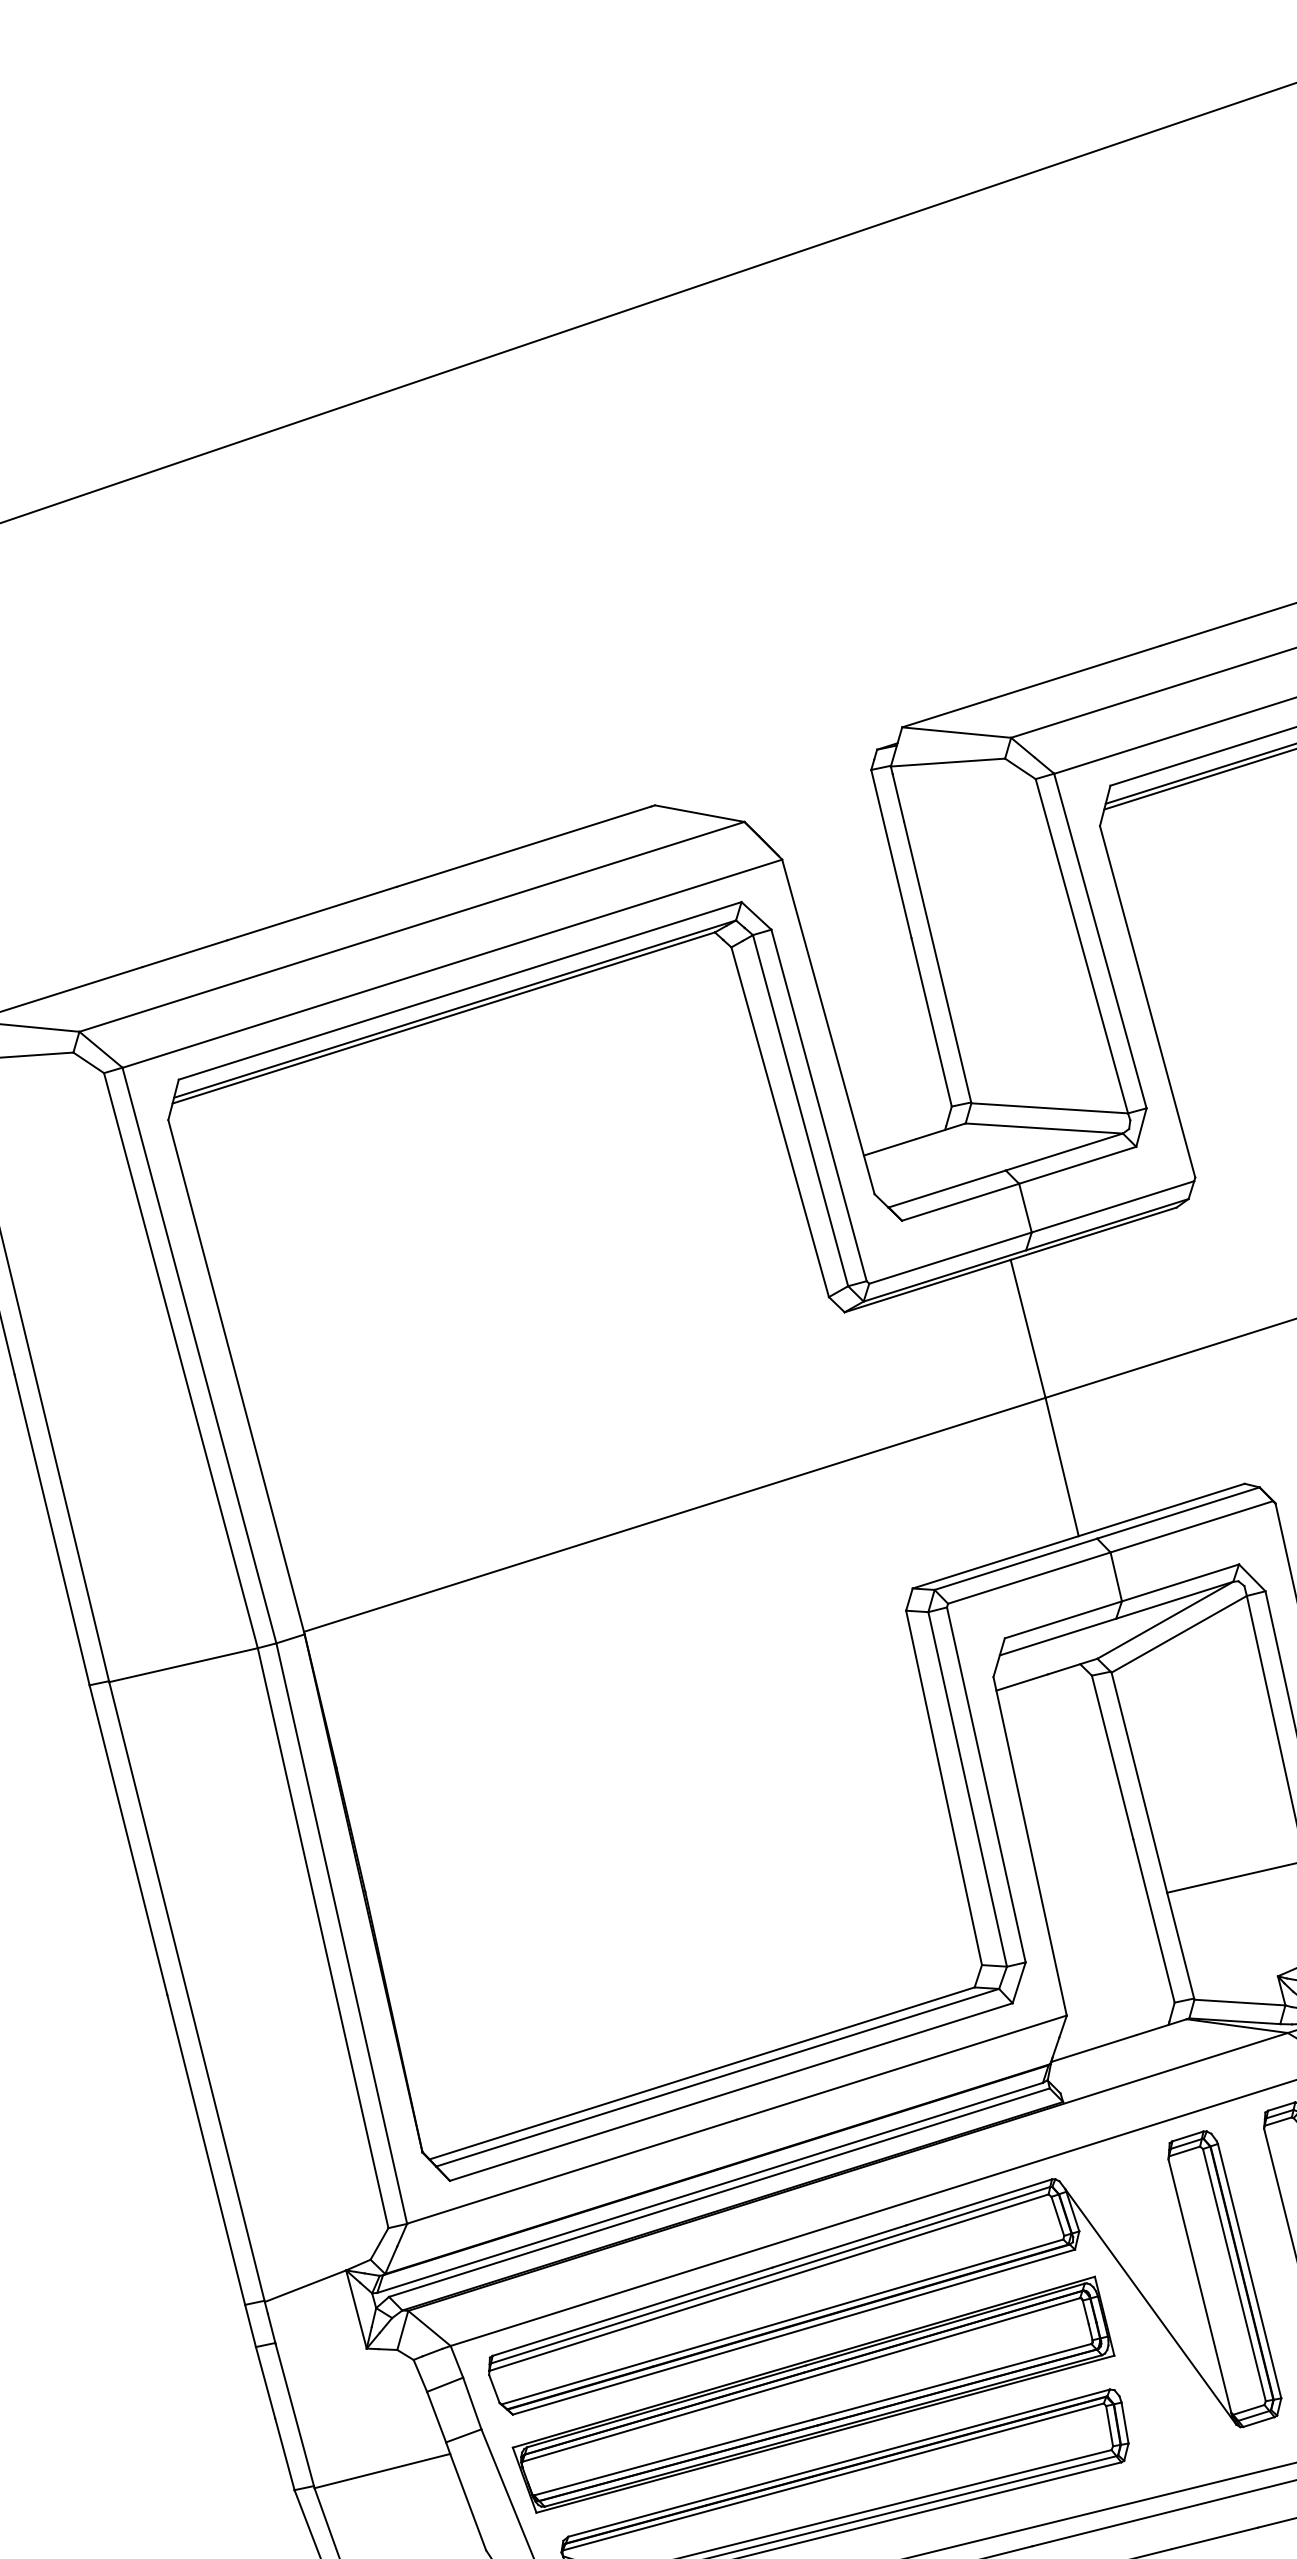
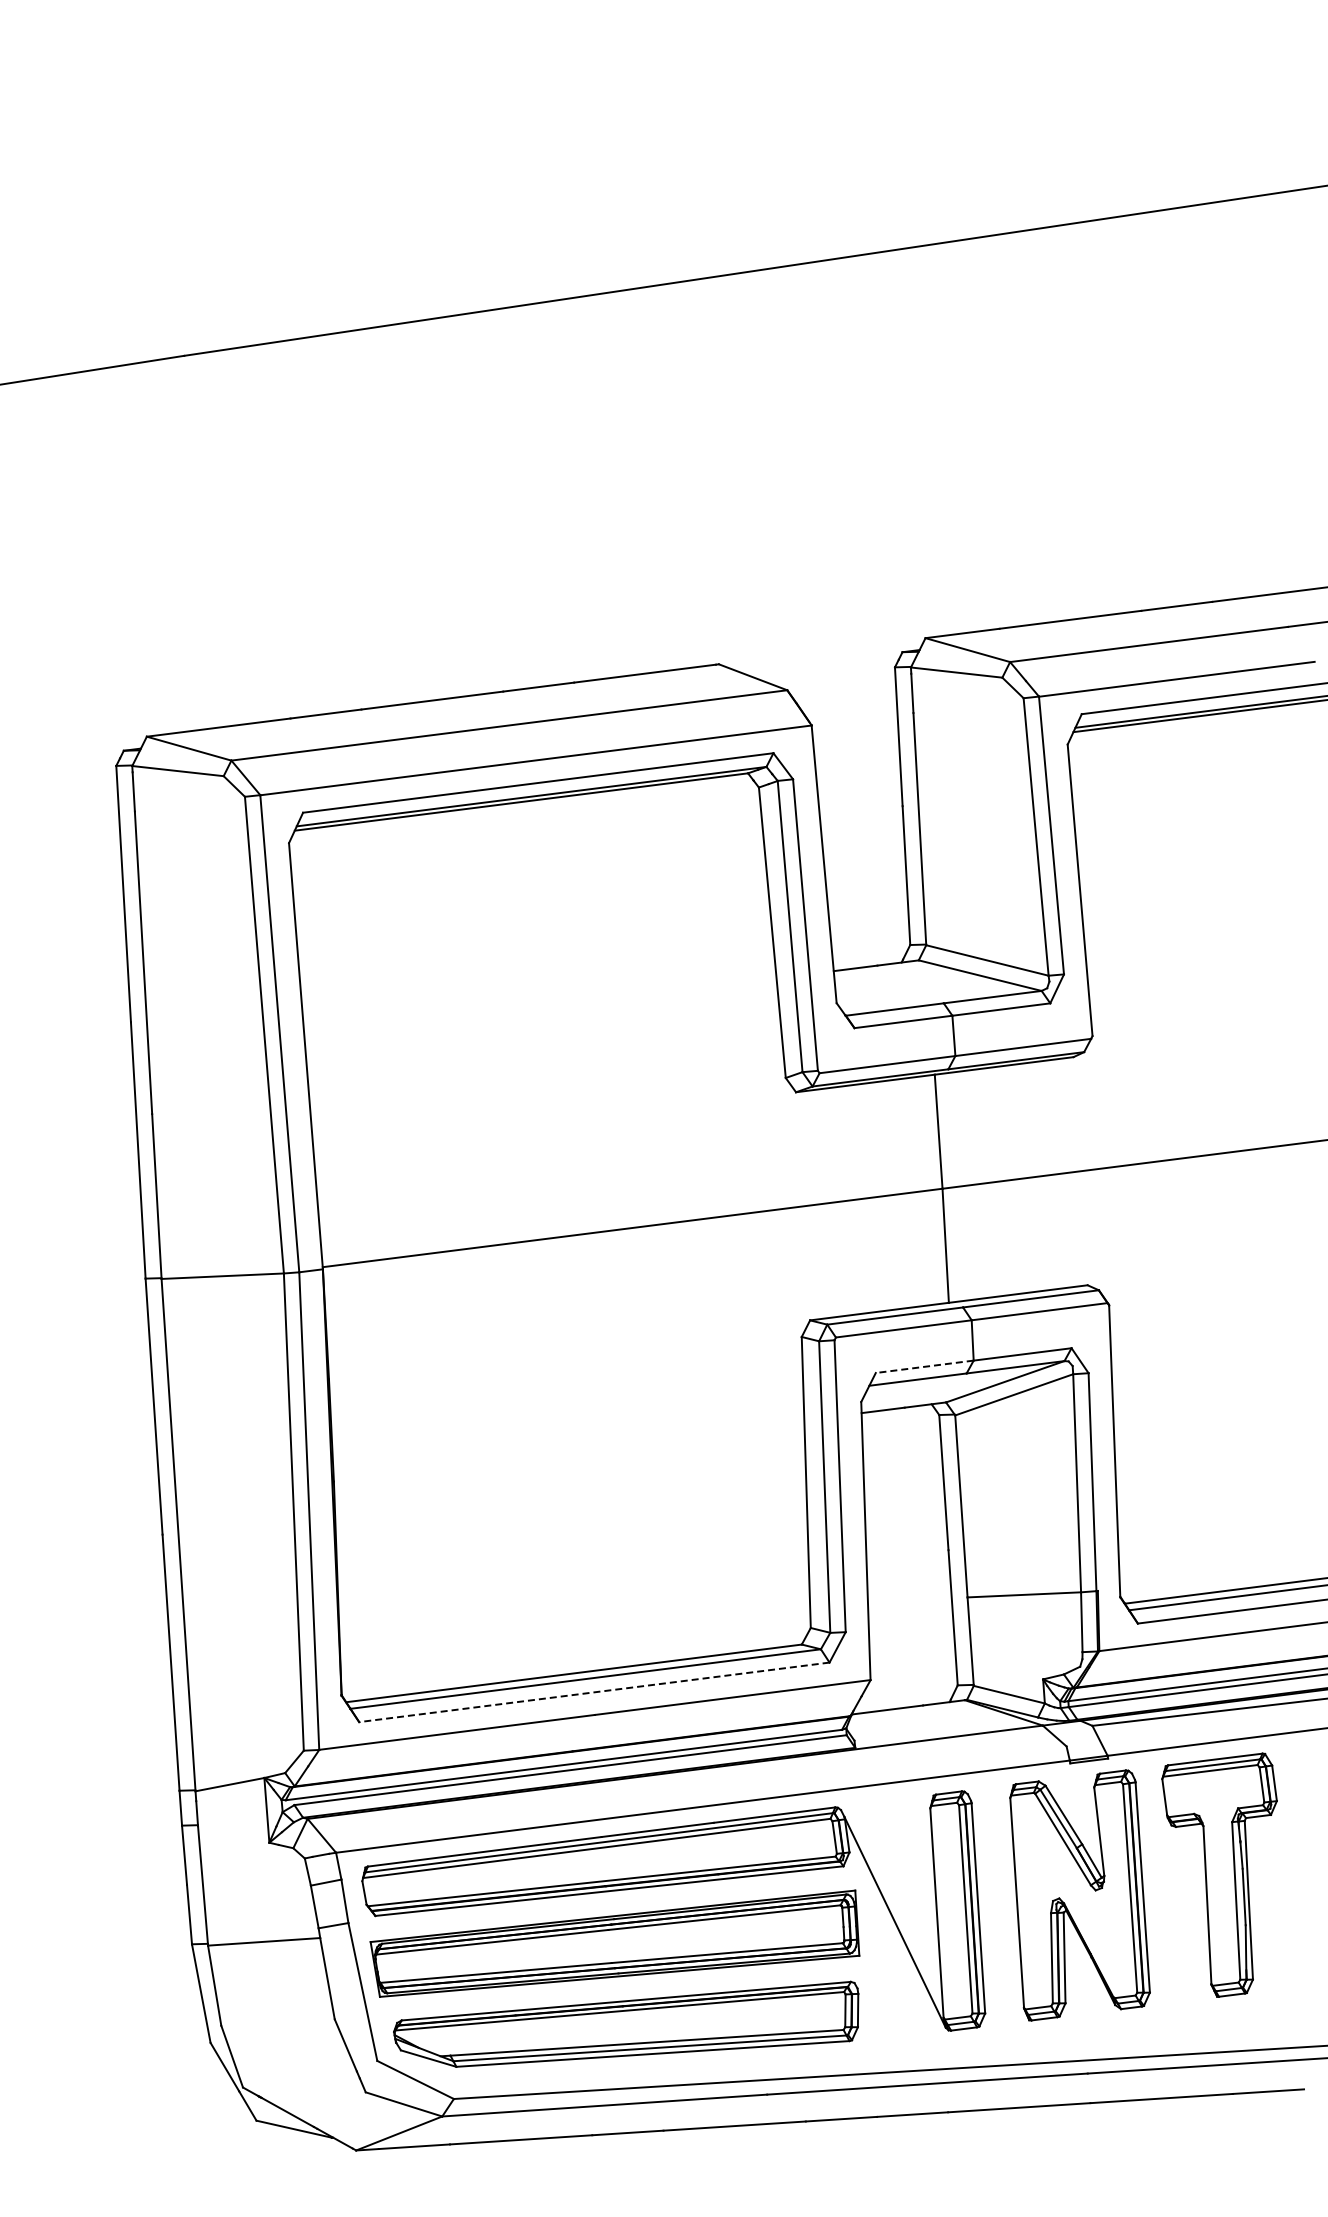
line: (1063, 1619) -> (924, 1366), solid -> dashed
line: (730, 2092) -> (593, 1692), solid -> dashed

